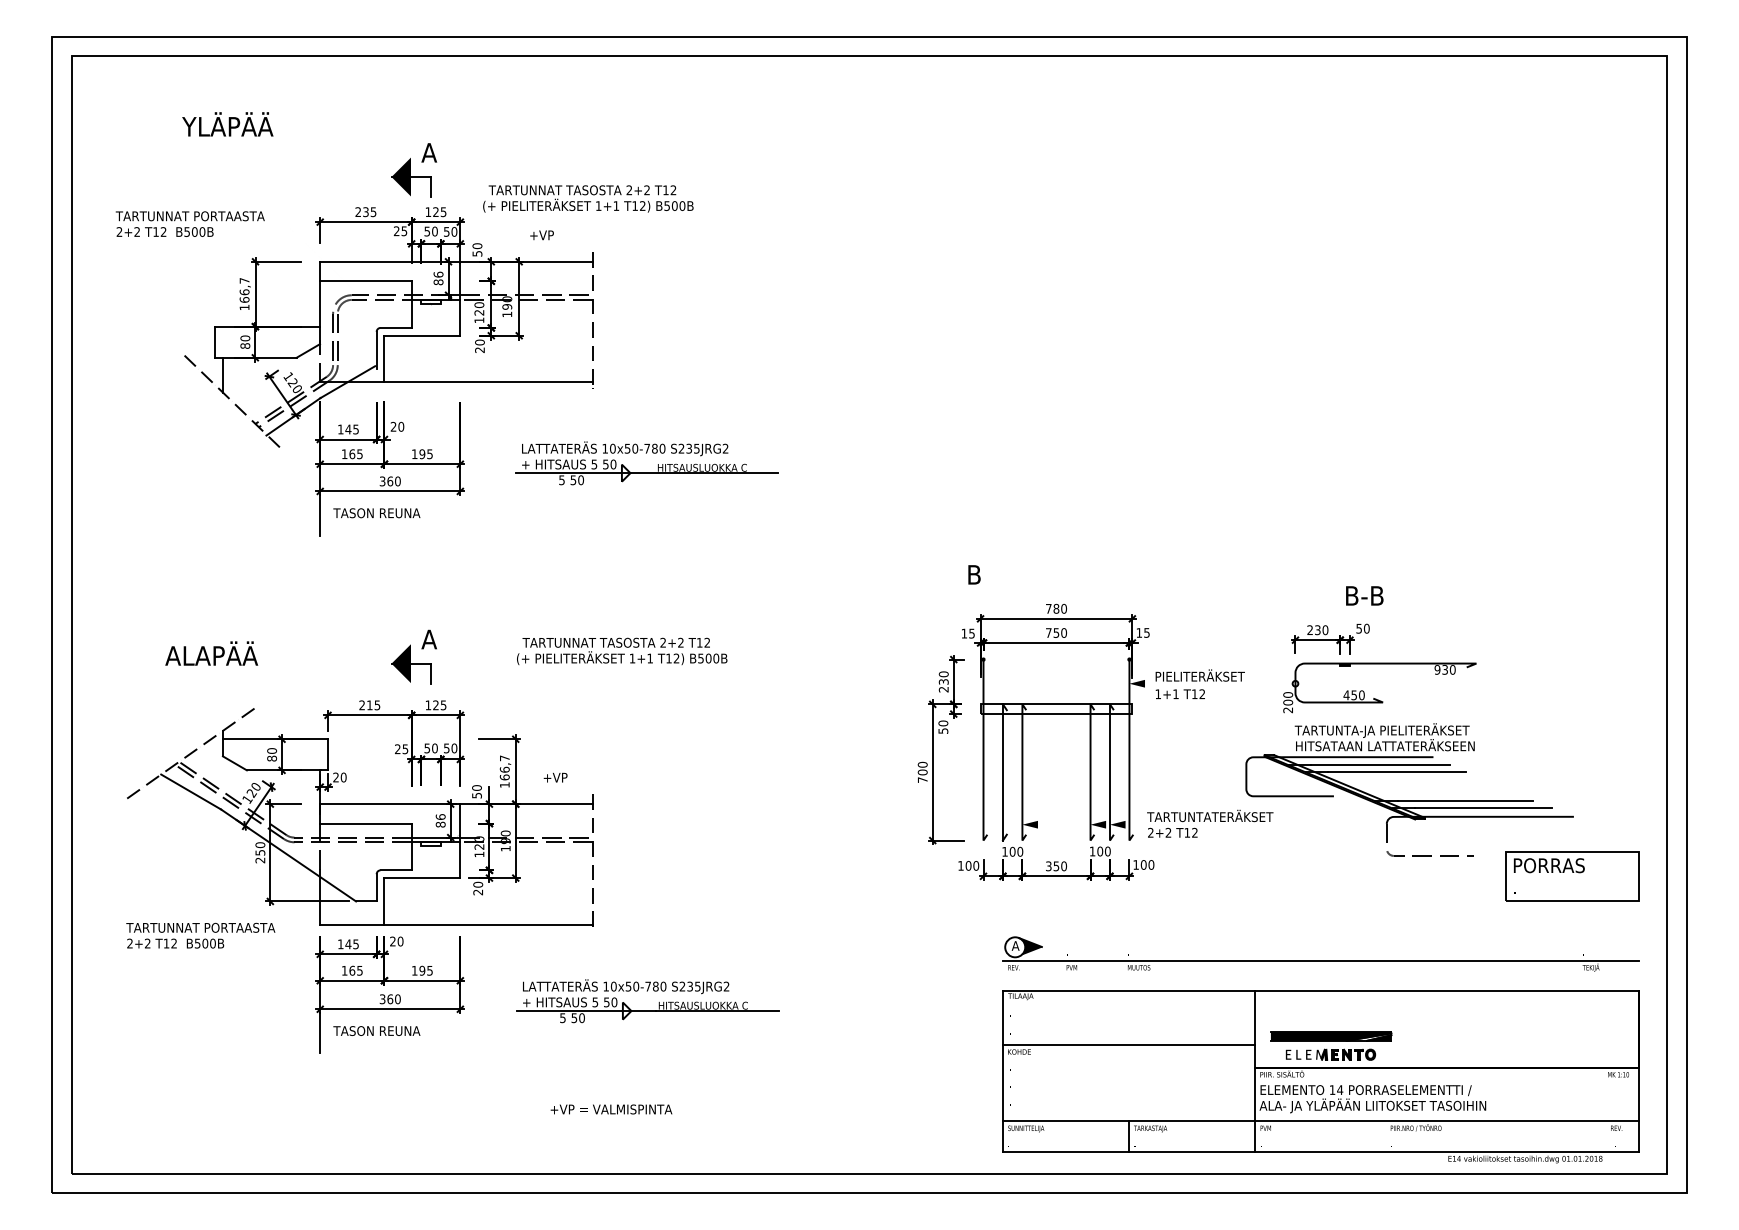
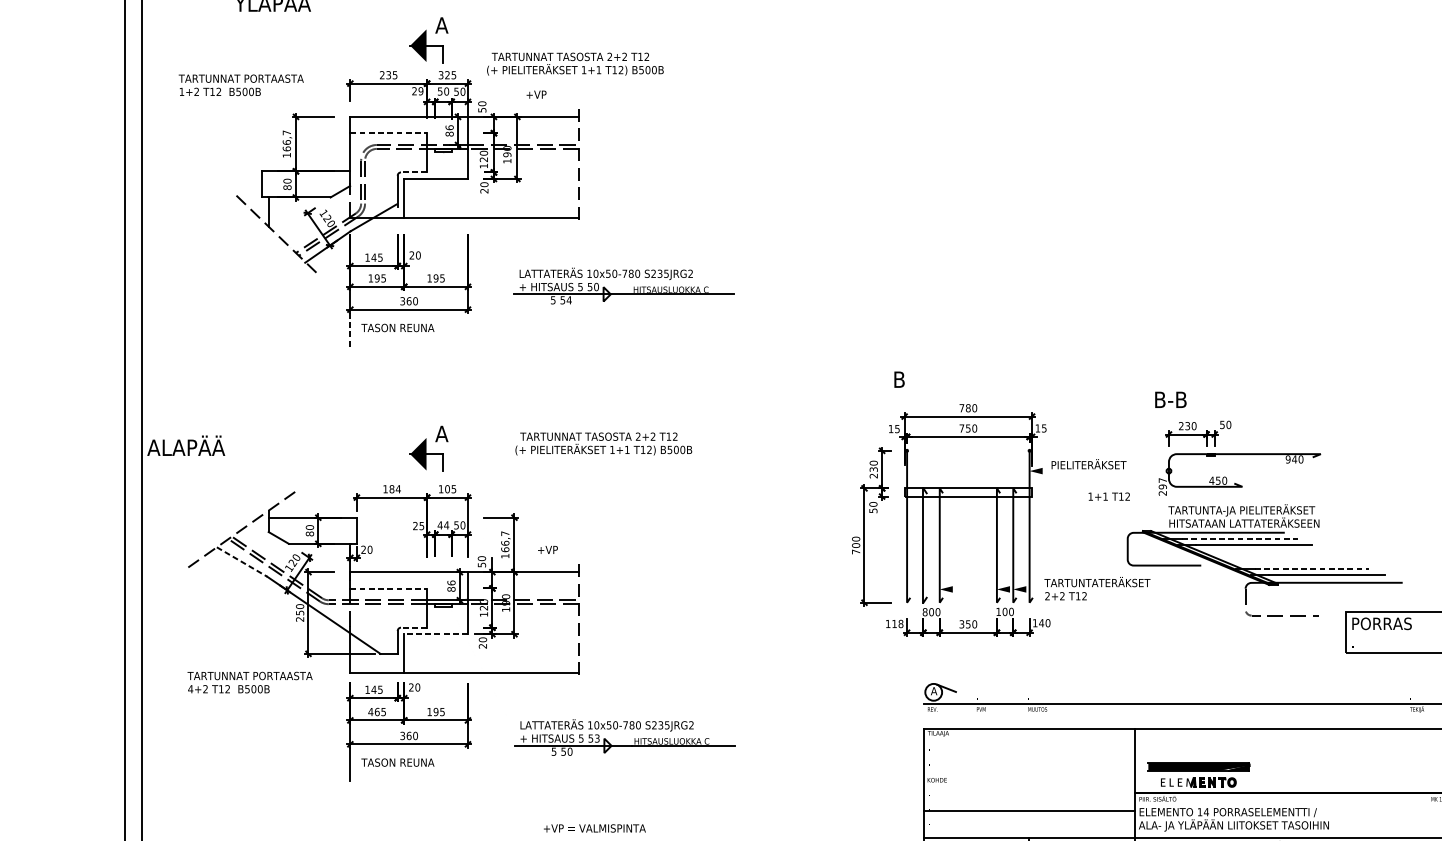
text: (428, 212) -> (441, 75), 125 -> 325
text: (404, 230) -> (421, 90), 25 -> 29
text: (119, 231) -> (181, 91), 2+2 -> 1+2
line: (365, 281) -> (388, 133), solid -> dashed
line: (396, 327) -> (414, 172), solid -> dashed
text: (352, 454) -> (377, 278), 165 -> 195
text: (581, 480) -> (569, 300), 50 -> 54
line: (320, 515) -> (350, 329), solid -> dashed
text: (1364, 595) -> (1170, 399), moved
text: (211, 653) -> (186, 445), moved
text: (1445, 669) -> (1294, 459), 930 -> 940
text: (1179, 693) -> (1108, 496), moved
text: (1288, 698) -> (1163, 483), 200 -> 297
text: (369, 705) -> (391, 489), 215 -> 184
text: (435, 705) -> (447, 489), 125 -> 105
text: (431, 748) -> (443, 525), 50 -> 44
line: (1380, 765) -> (1240, 539), solid -> dashed
line: (191, 792) -> (242, 562), solid -> dashed
line: (1465, 800) -> (1311, 569), solid -> dashed
line: (365, 823) -> (388, 588), solid -> dashed
text: (1004, 851) -> (924, 611), 100 -> 800
text: (1143, 864) -> (1041, 622), 100 -> 140
text: (972, 865) -> (897, 623), 100 -> 118
line: (396, 870) -> (414, 627), solid -> dashed
line: (422, 878) -> (436, 634), solid -> dashed
text: (129, 943) -> (190, 689), 2+2 -> 4+2
fill: (1030, 947) -> (946, 692), removed
text: (344, 970) -> (370, 711), 165 -> 465
text: (614, 1002) -> (597, 738), 50 -> 53
line: (1129, 1044) -> (1029, 810), moved

